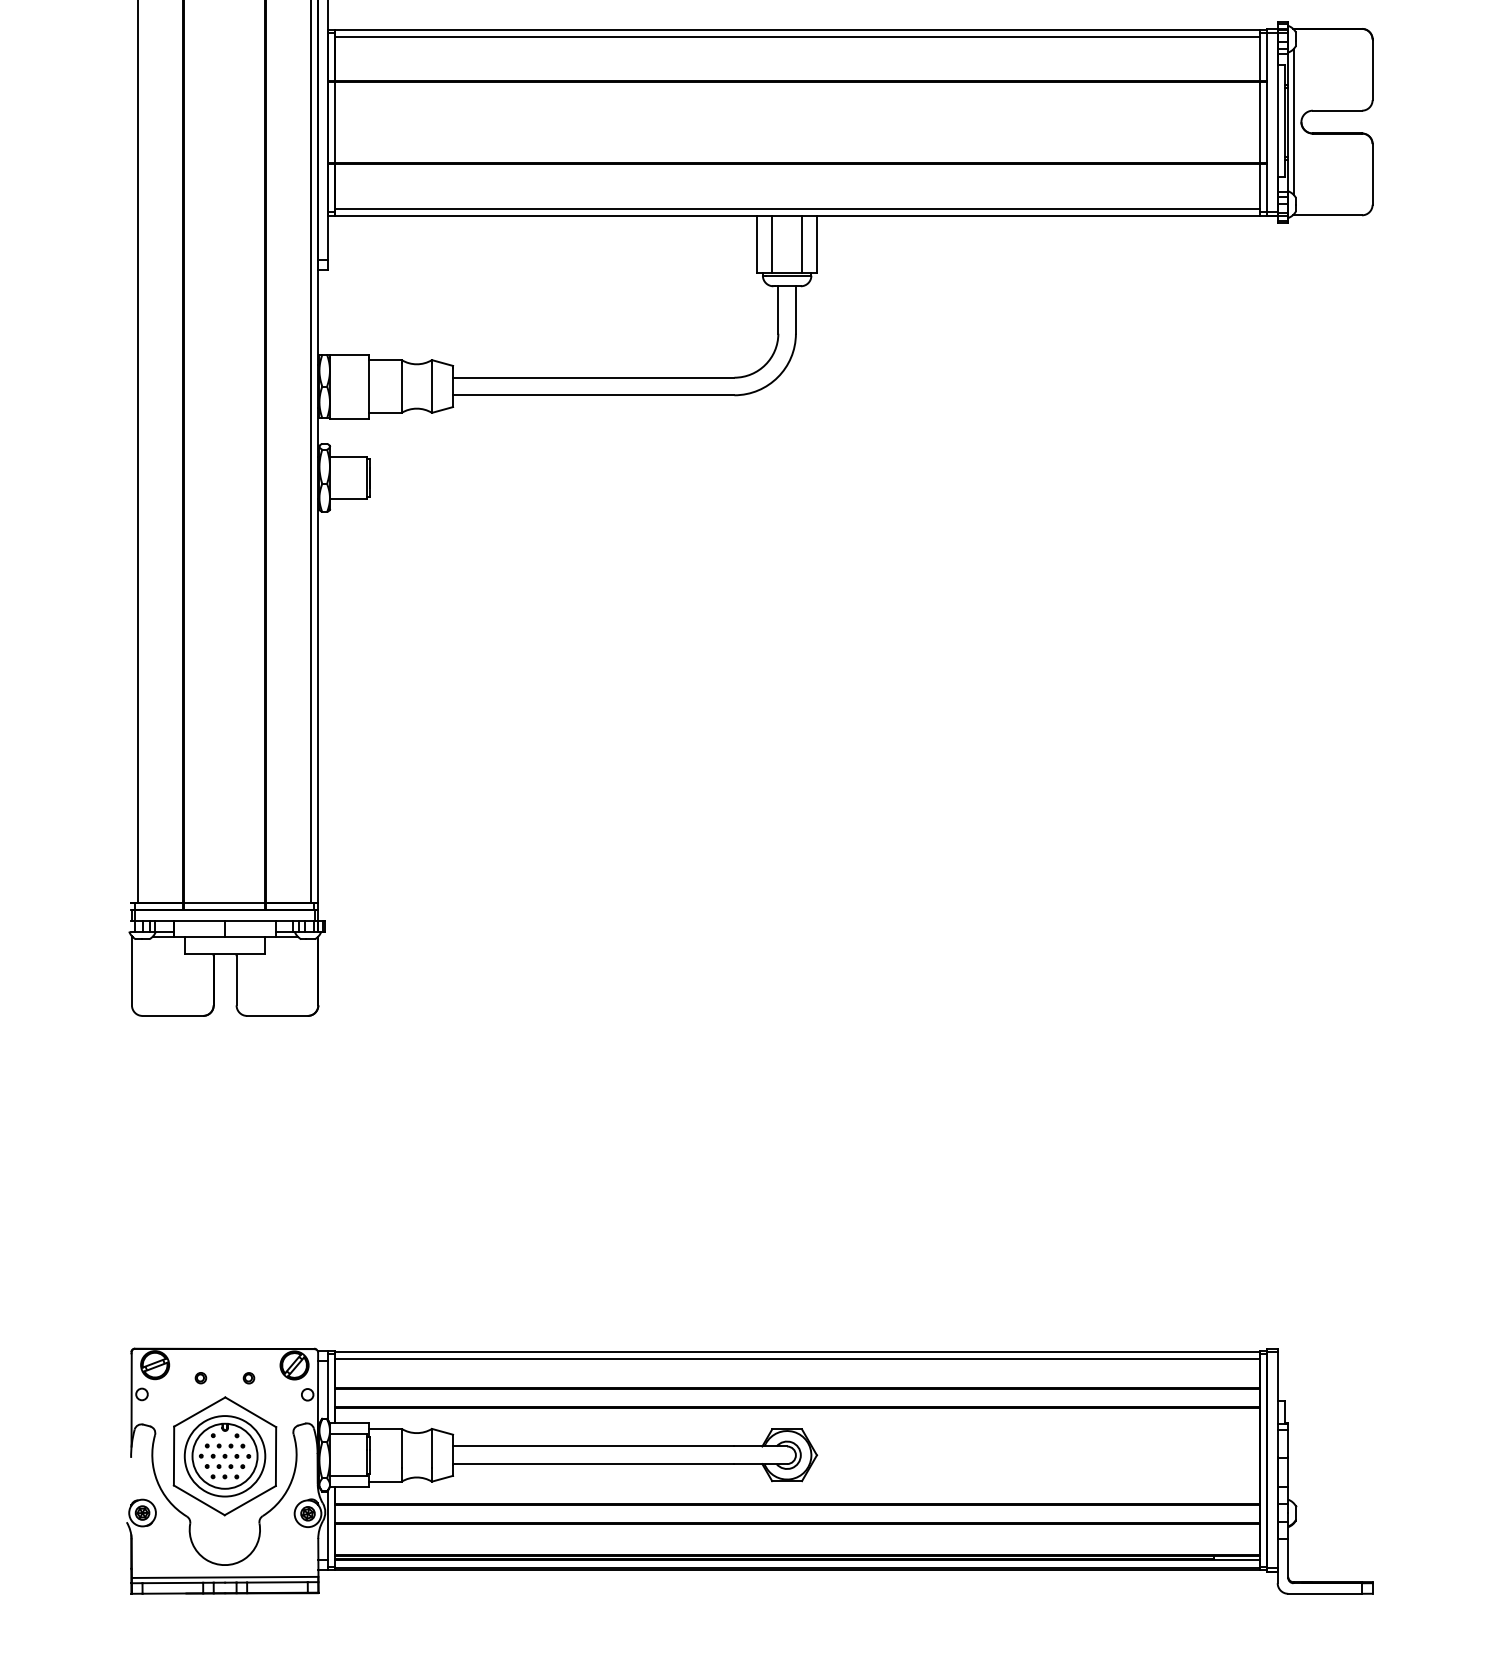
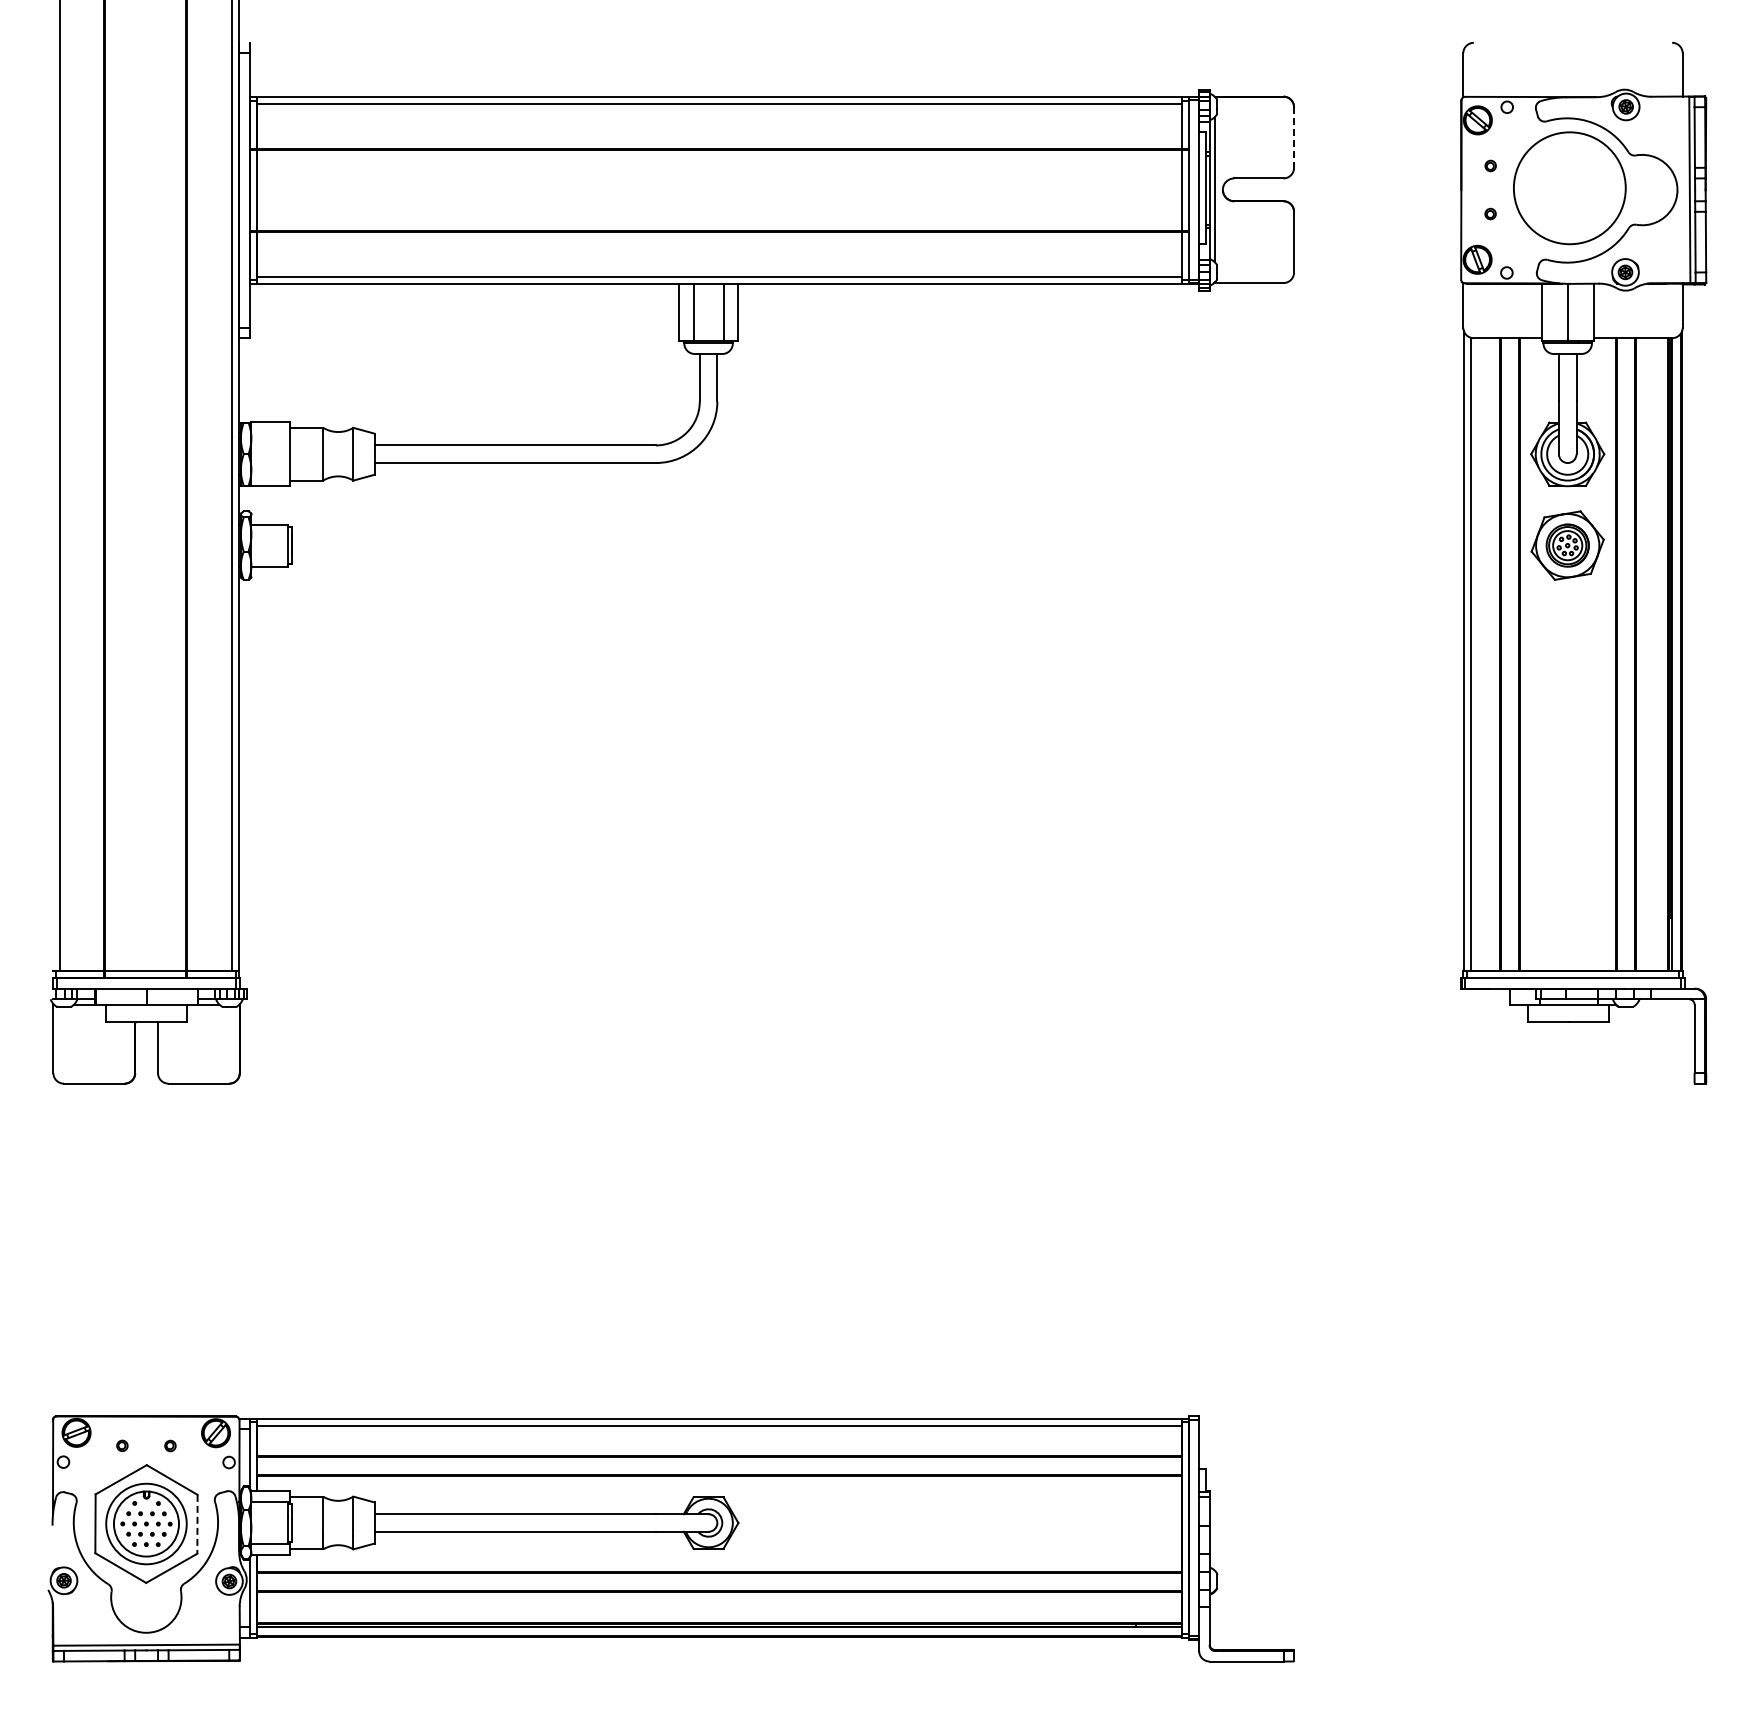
line: (1373, 70) -> (1294, 138), solid -> dashed
line: (276, 1456) -> (197, 1524), solid -> dashed

